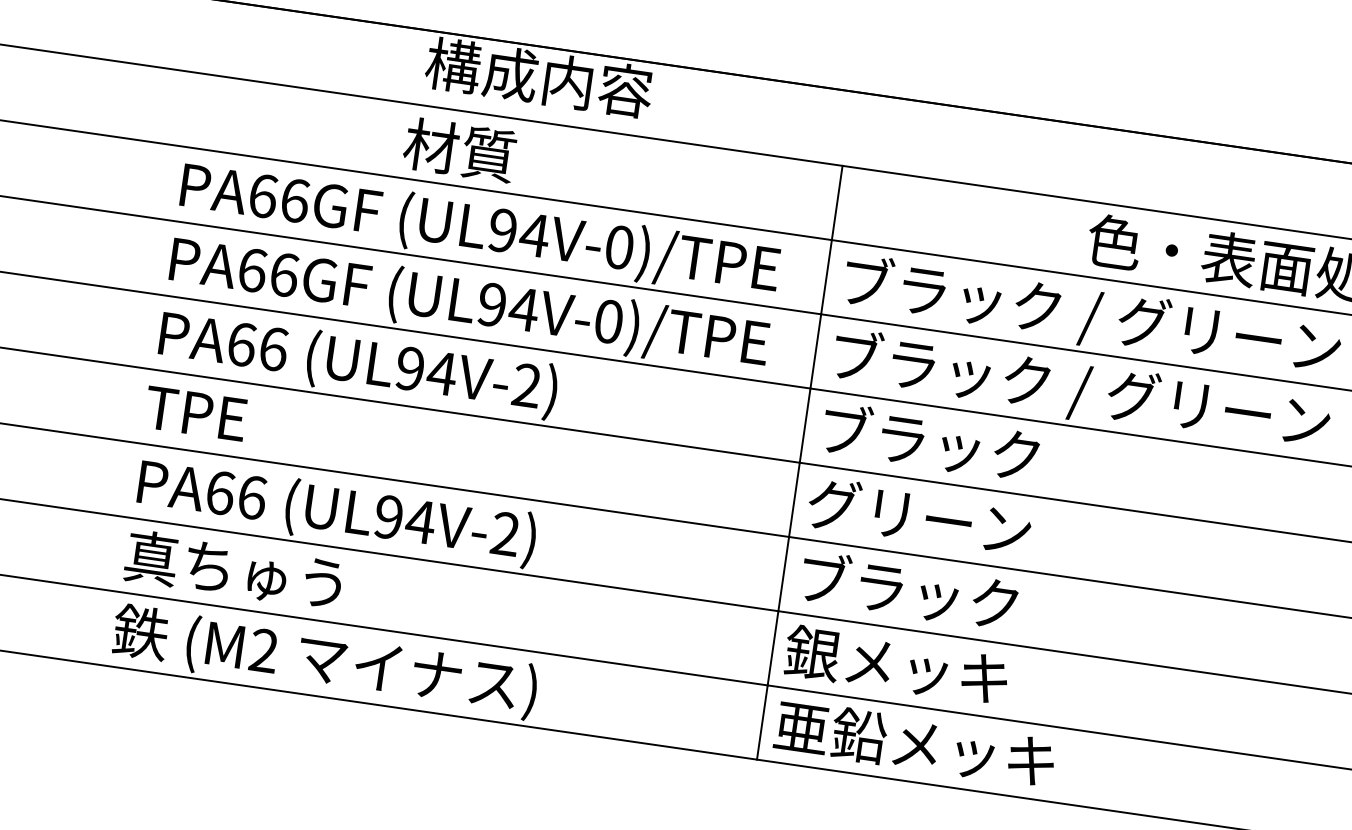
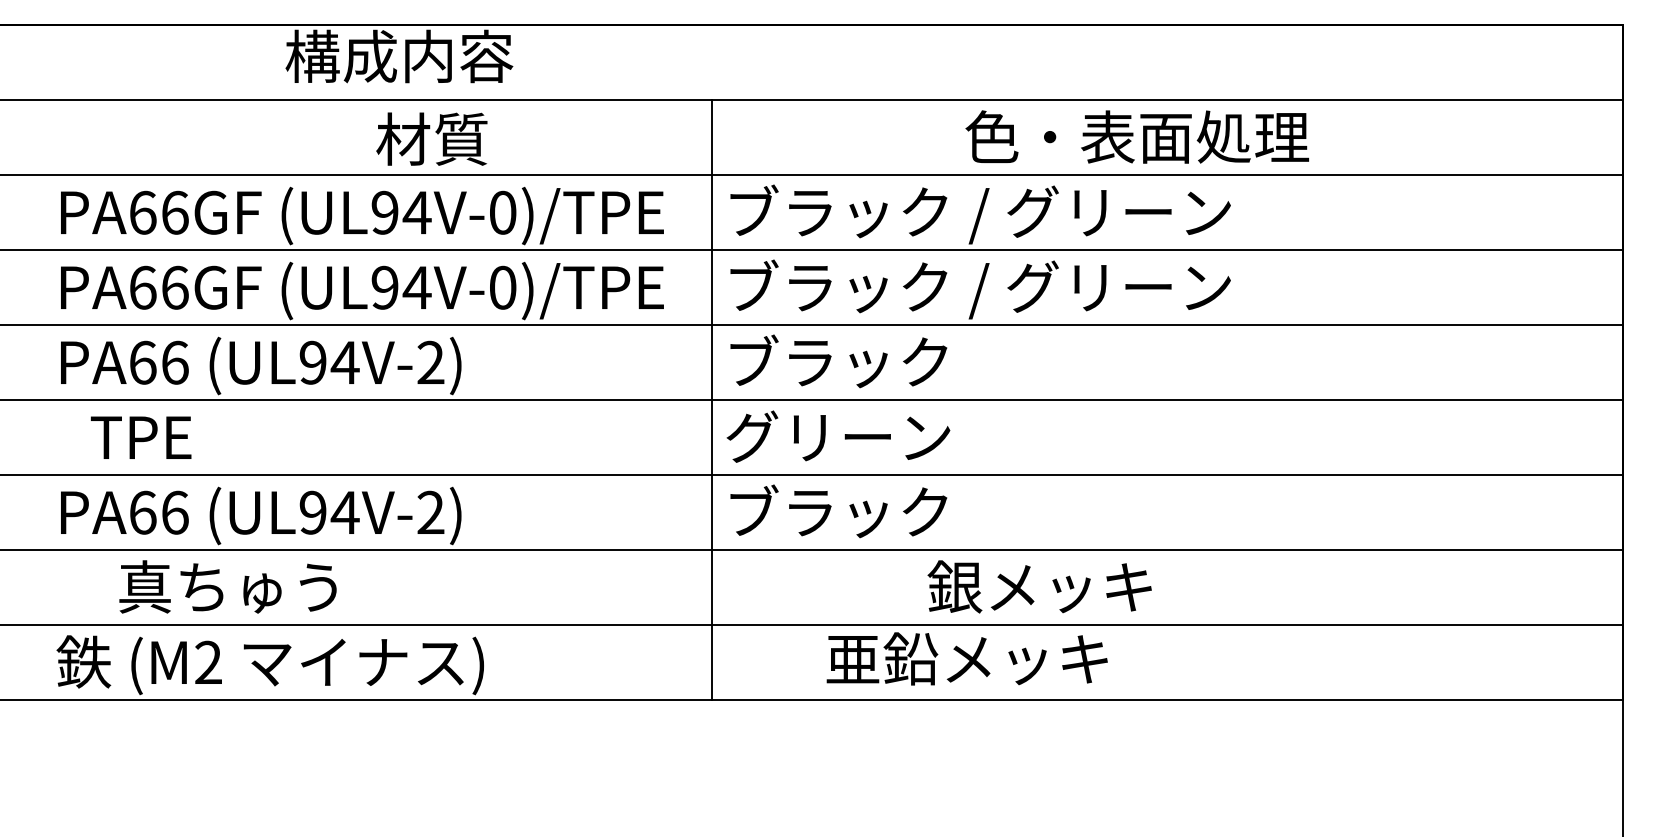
text: (459, 149) -> (431, 138), moved
text: (195, 413) -> (140, 437), moved
text: (233, 569) -> (227, 586), moved
text: (896, 664) -> (1039, 586), moved
text: (914, 743) -> (966, 658), moved

